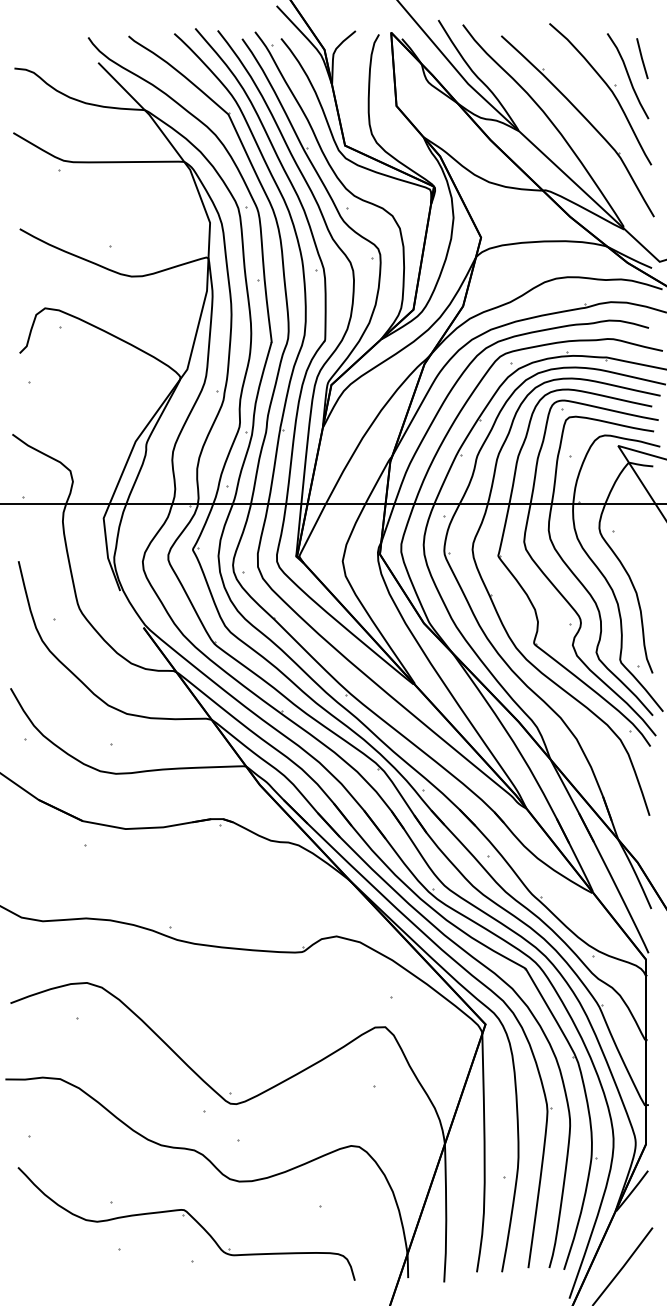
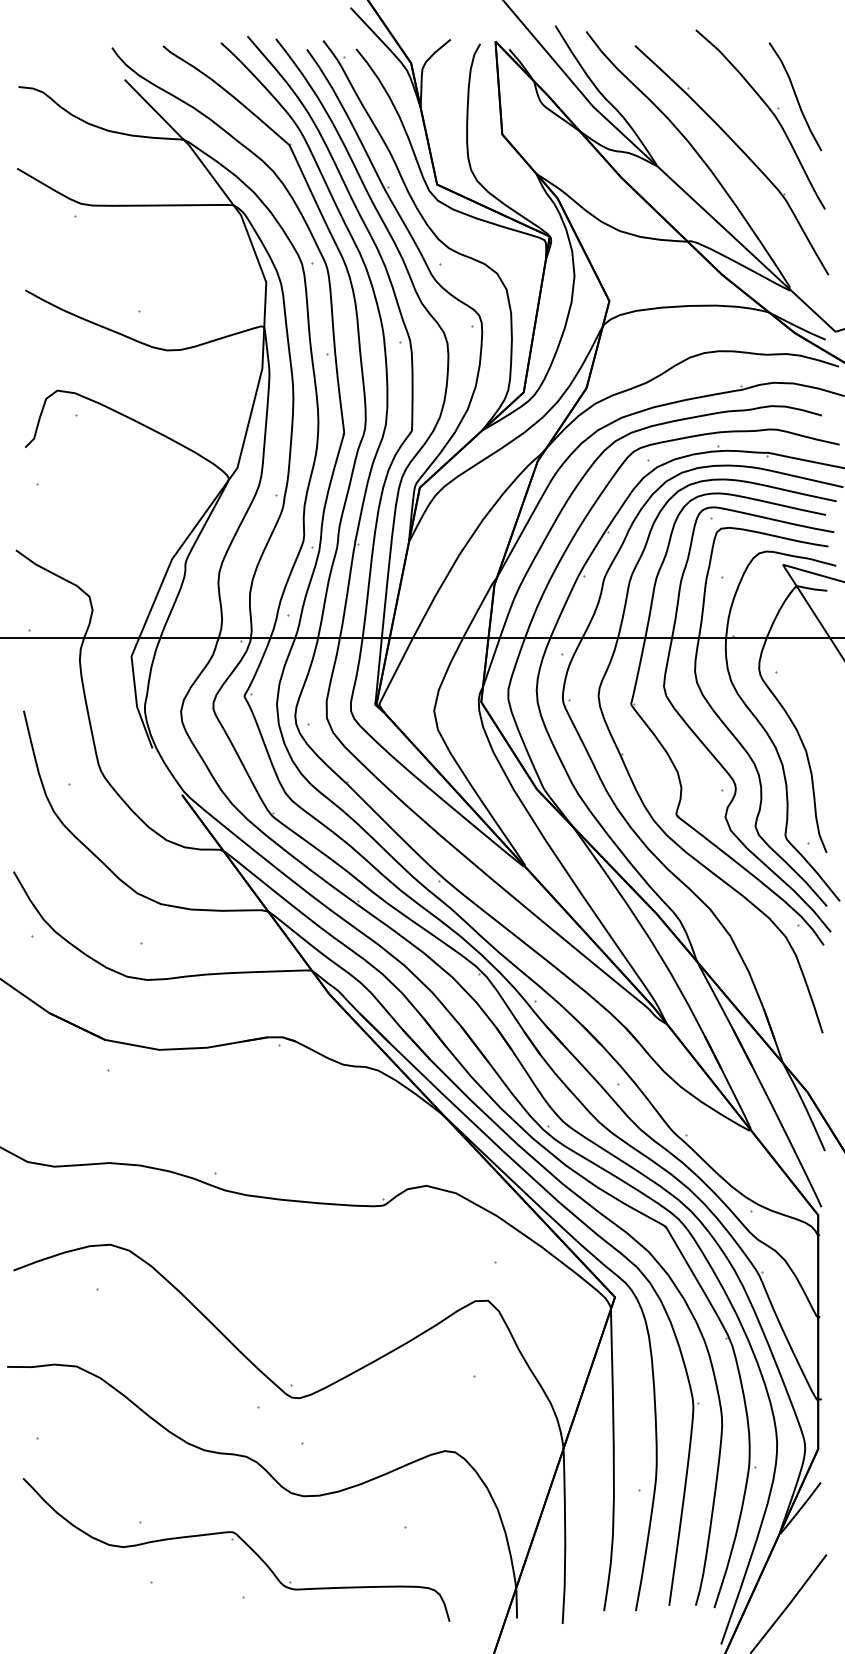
line: (642, 58) -> (813, 74), removed

